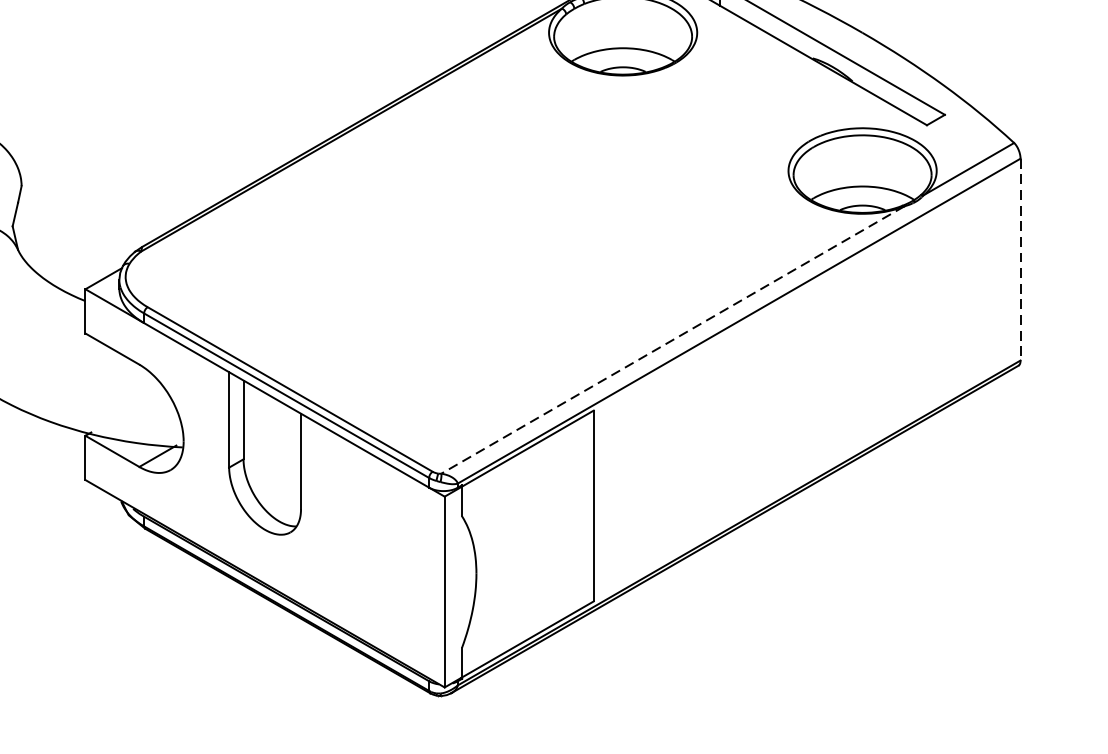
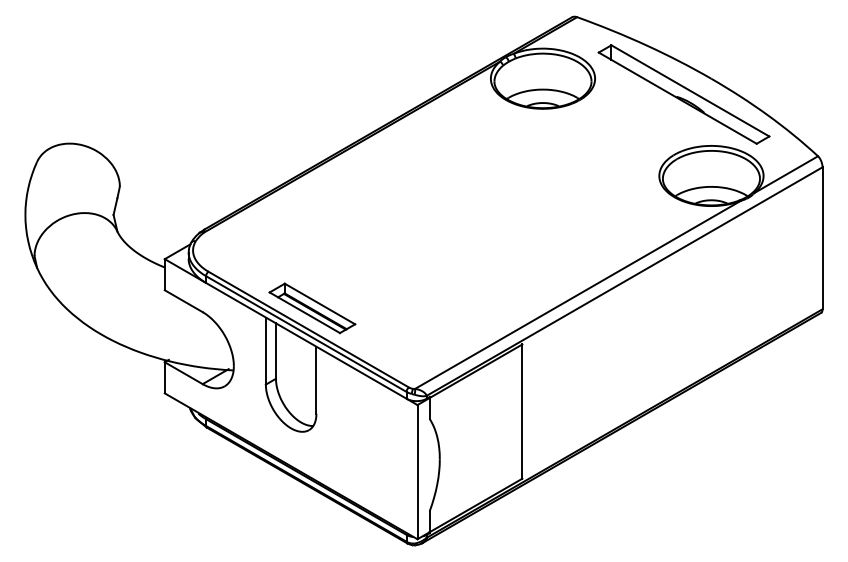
line: (1020, 259) -> (822, 238), dashed -> solid
line: (672, 340) -> (577, 295), dashed -> solid
part: (295, 359) -> (312, 308), added

